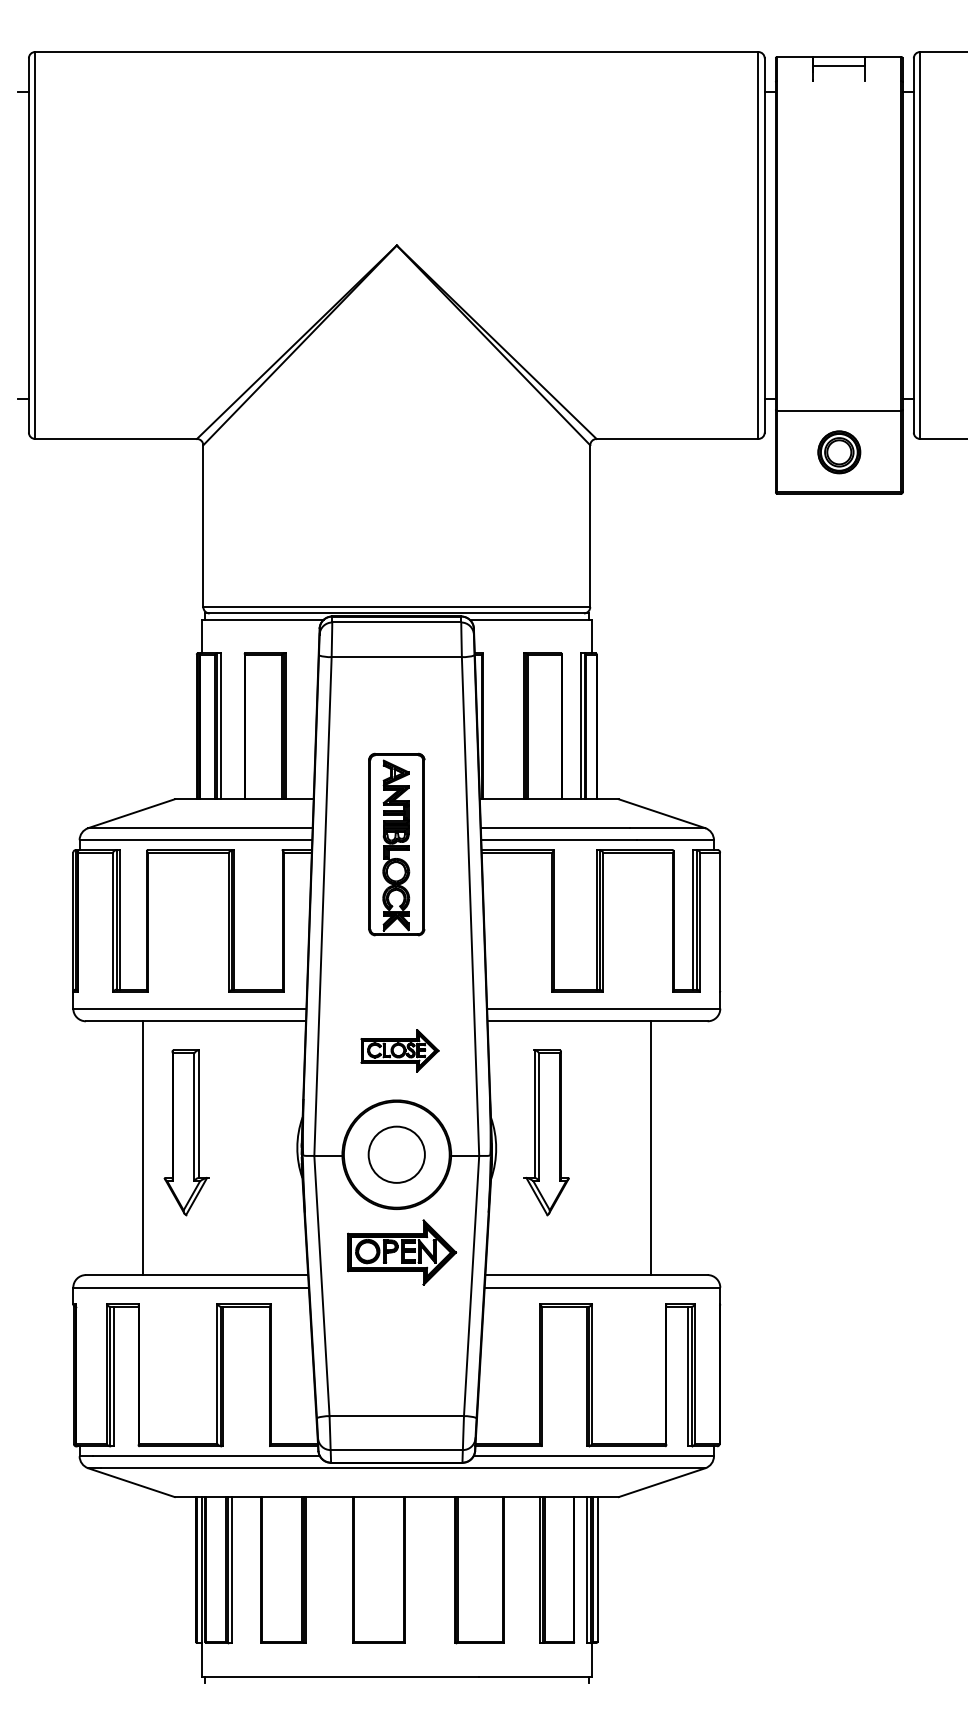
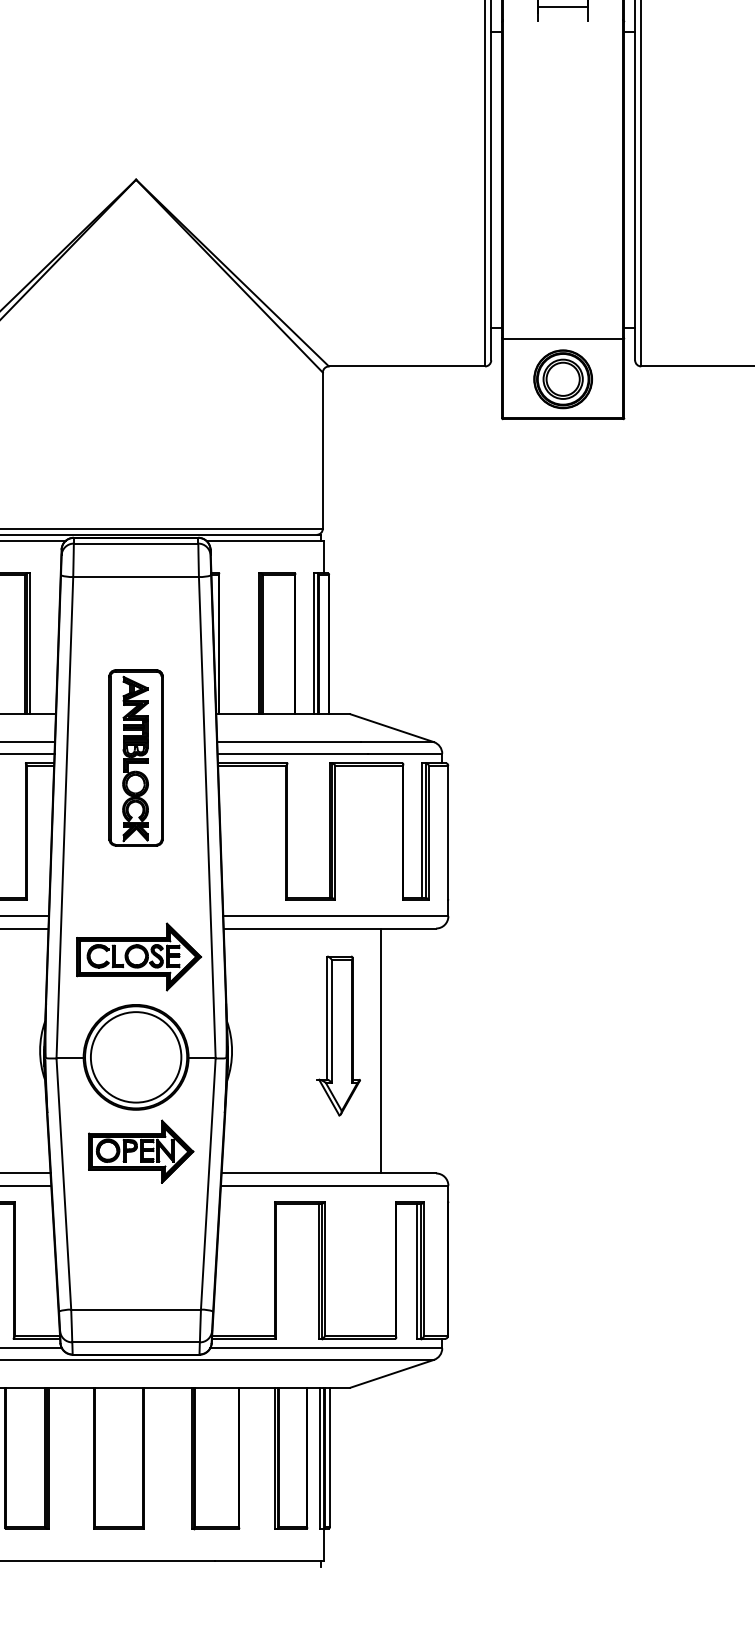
part: (839, 452) -> (563, 379), size x1.43
part: (399, 1050) -> (138, 956), size x1.67
part: (546, 1132) -> (338, 1035), moved
circle: (396, 1154) -> (135, 1057), size x1.67

